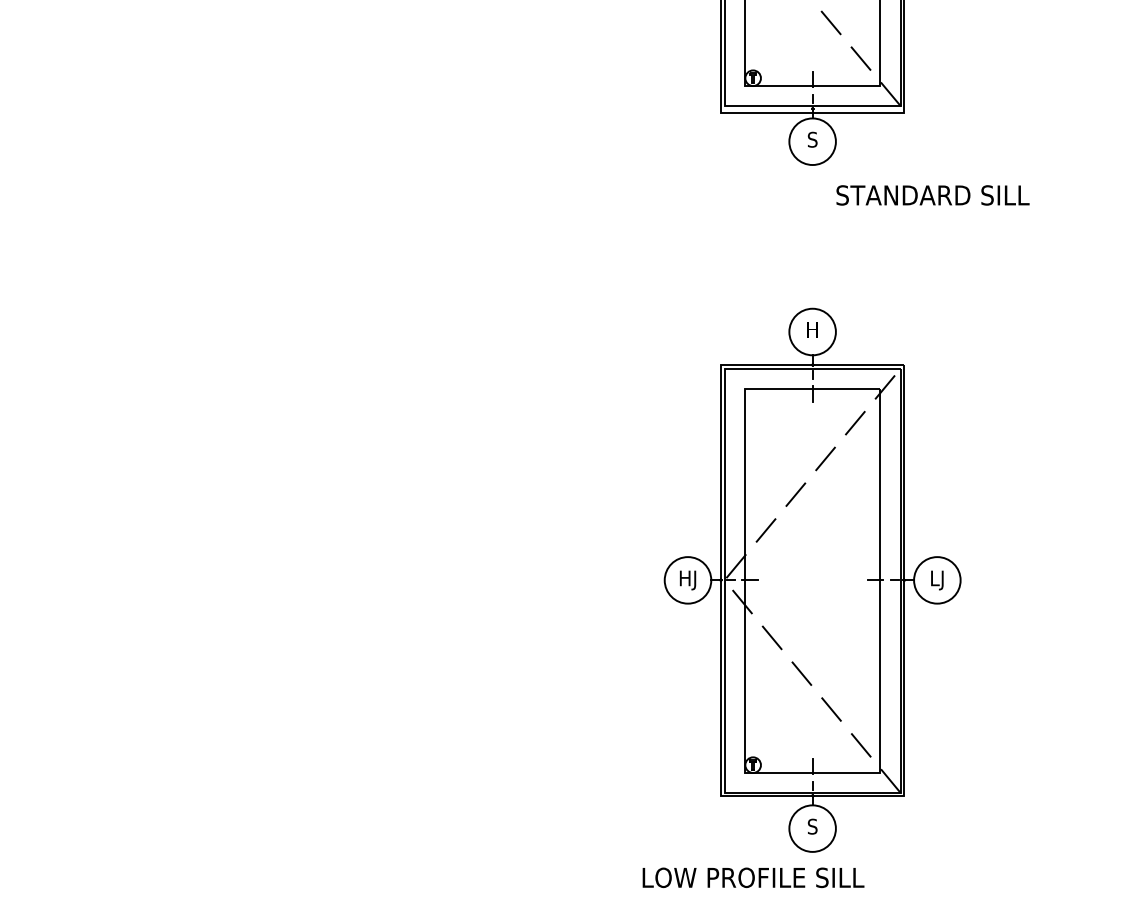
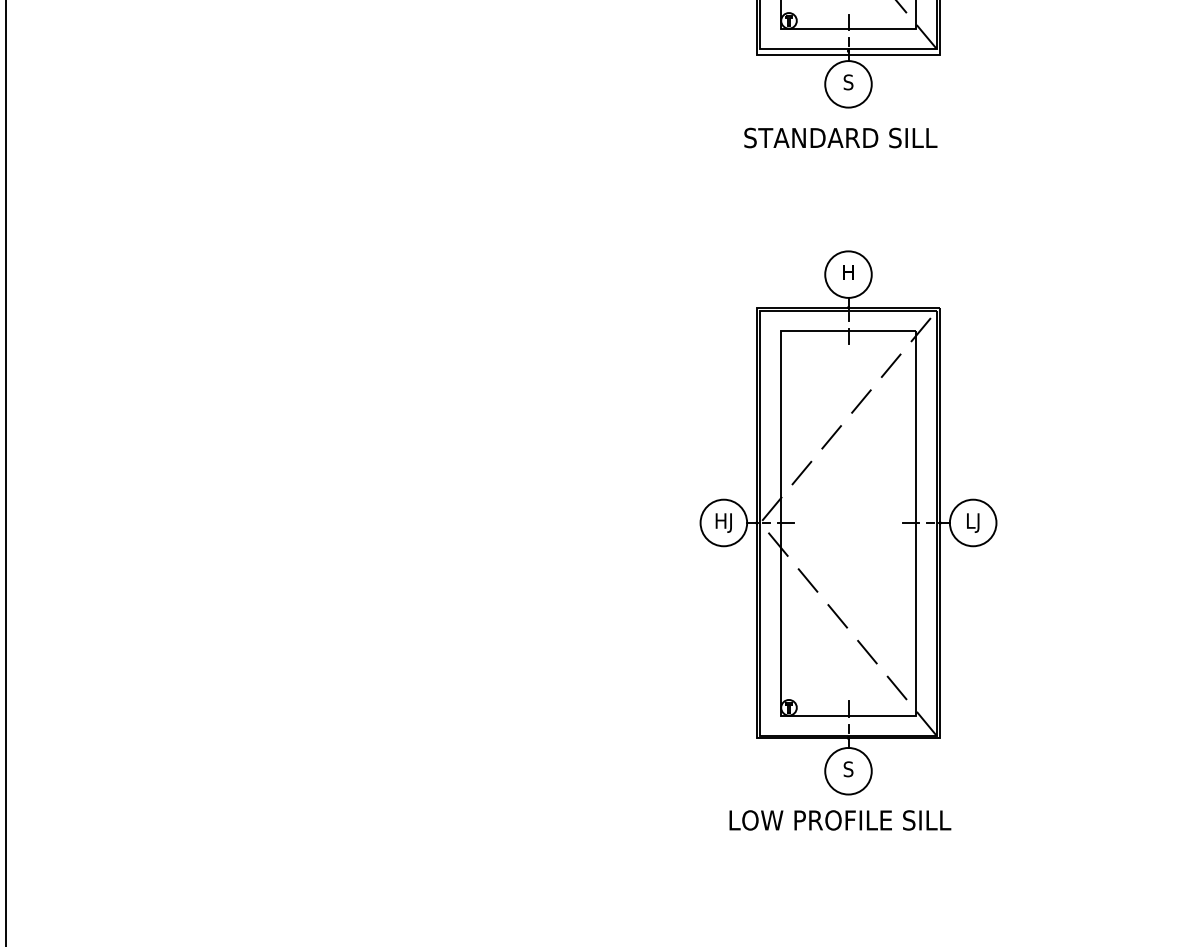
text: (932, 194) -> (840, 137), moved
text: (753, 877) -> (840, 820), moved

